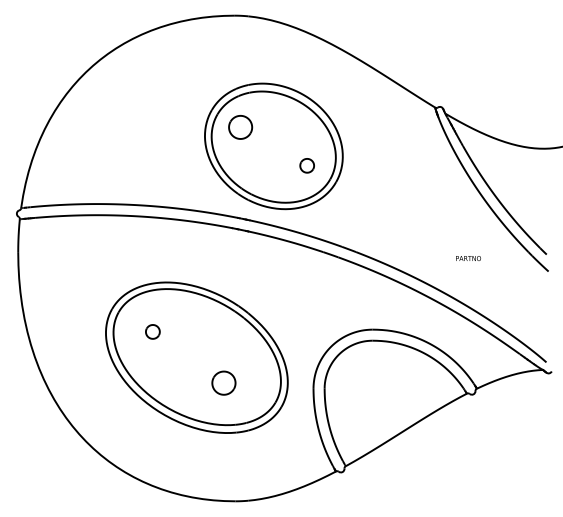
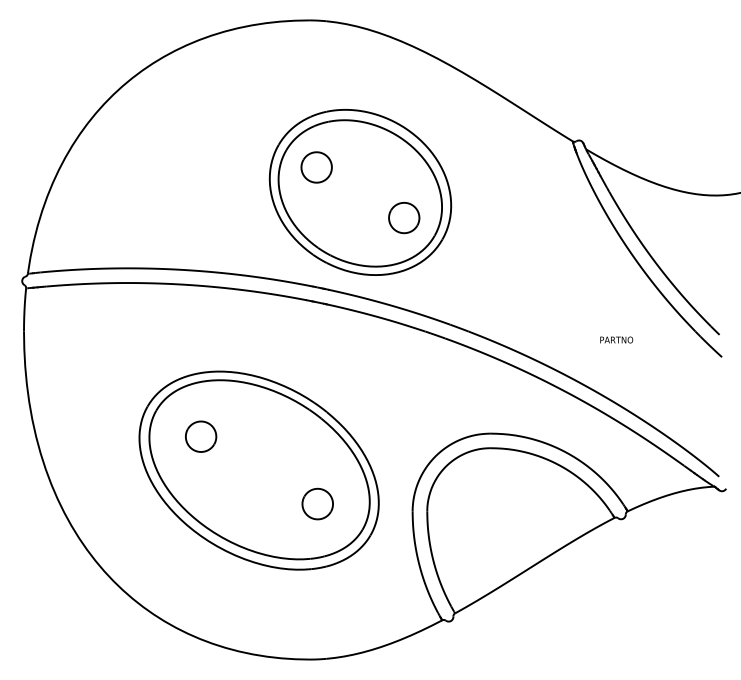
part: (307, 165) -> (404, 217), size x1.67
part: (153, 331) -> (201, 436), size x1.67
part: (223, 382) -> (317, 503), moved

